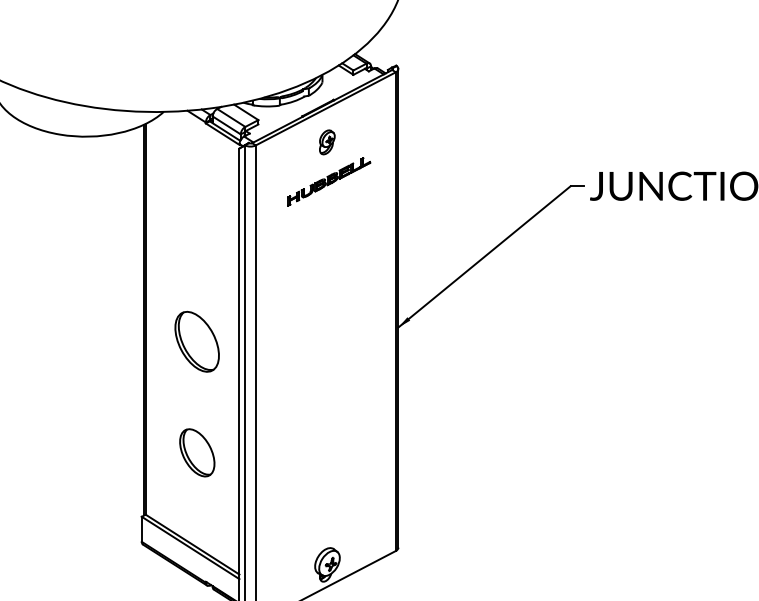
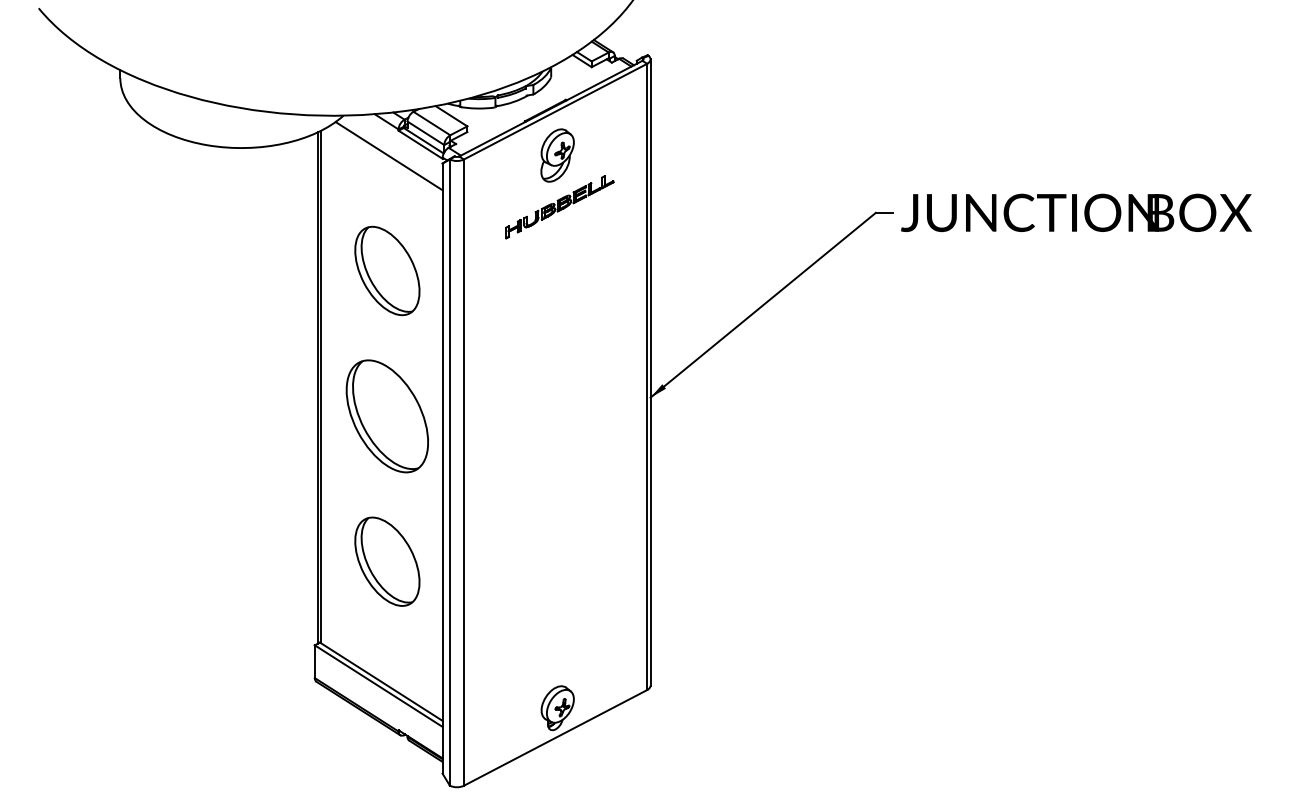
part: (327, 142) -> (557, 155), size x1.67
line: (198, 143) -> (388, 156), added
part: (197, 230) -> (387, 270), added
part: (196, 341) -> (386, 416), size x1.43
part: (197, 452) -> (387, 561), size x1.43

